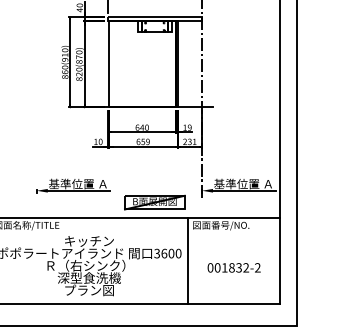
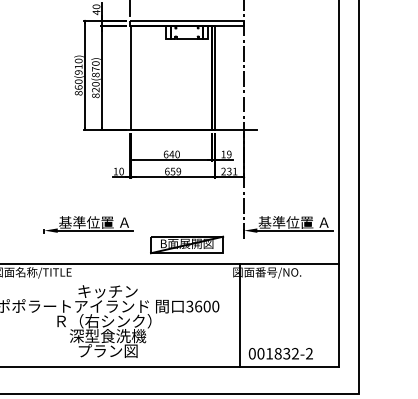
line: (188, 261) -> (240, 315), moved
text: (233, 267) -> (280, 353), moved

